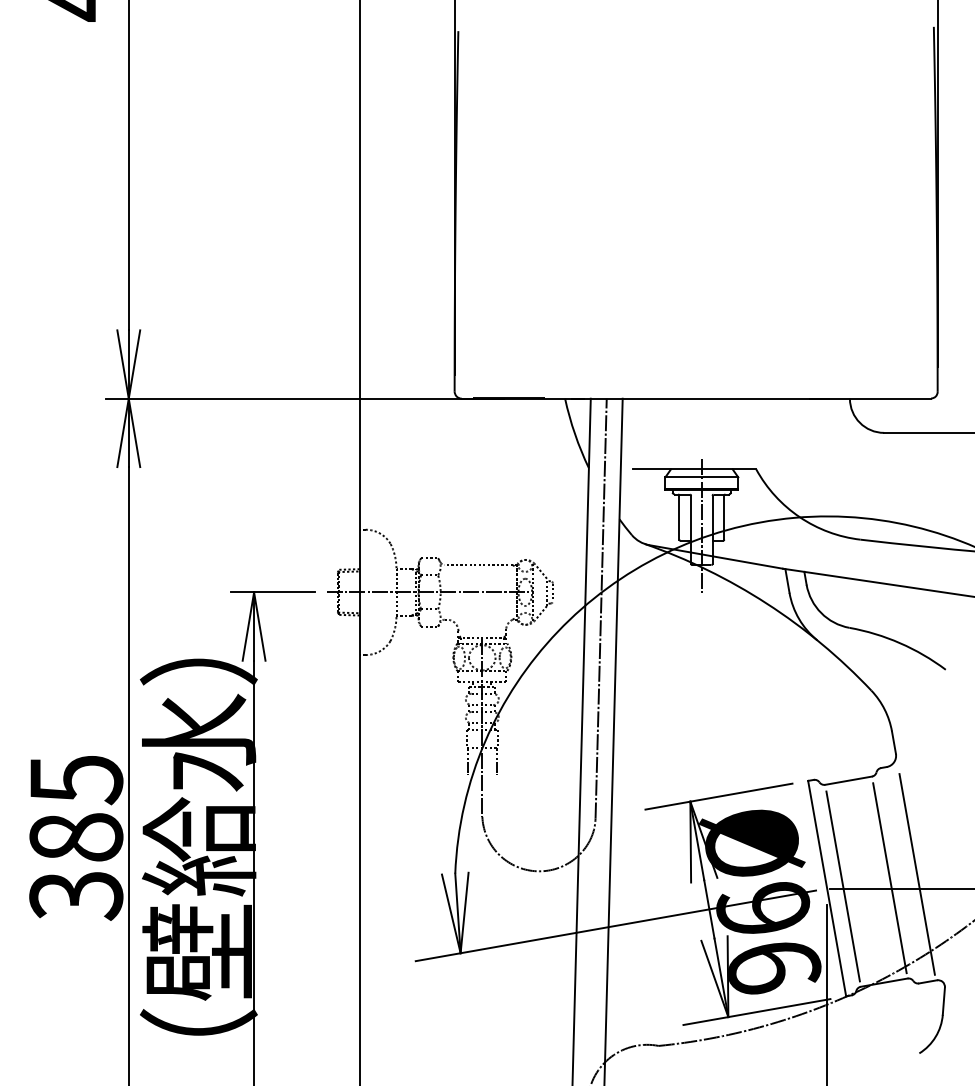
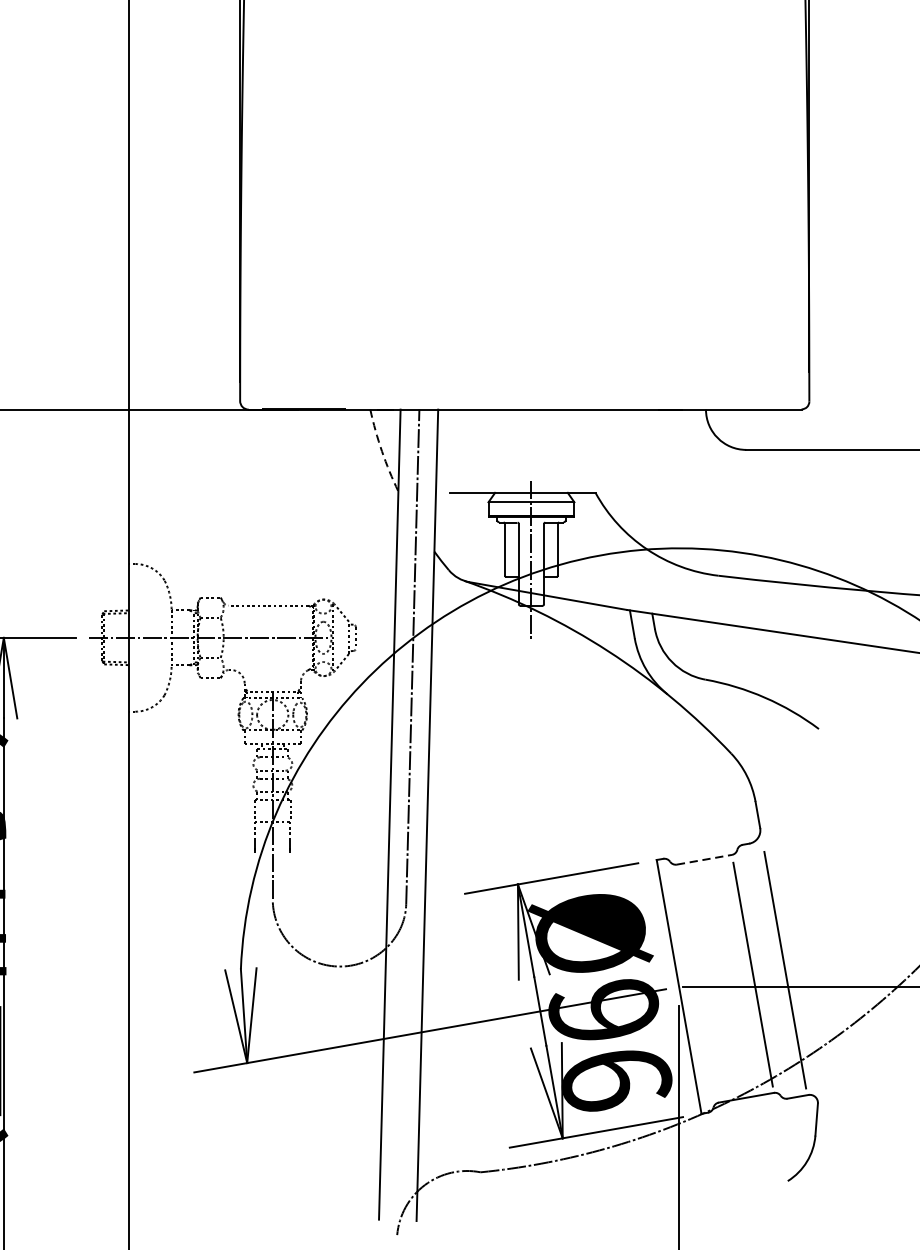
arc: (575, 434) -> (382, 451), solid -> dashed
line: (848, 780) -> (704, 859), solid -> dashed
line: (842, 886) -> (697, 984), removed

